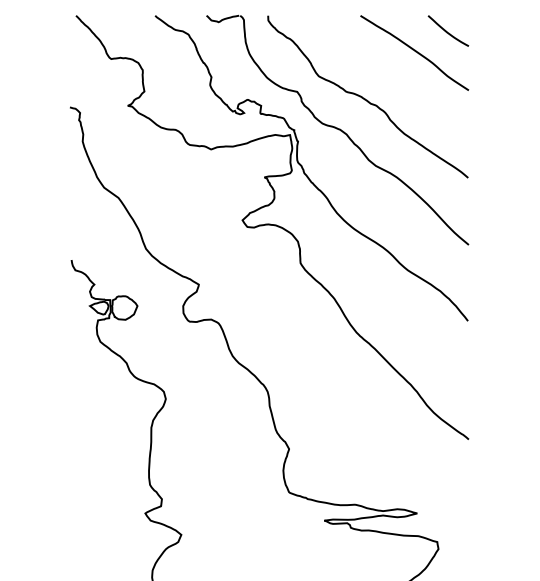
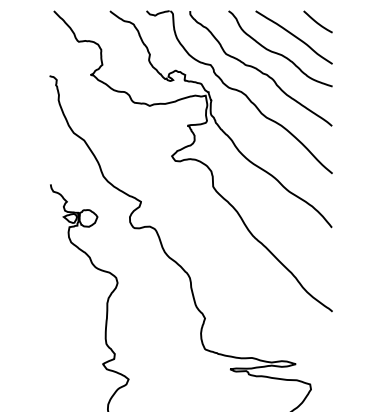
curve: (391, 74) -> (277, 52), added

